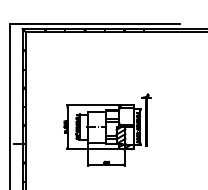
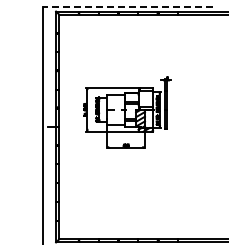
line: (93, 23) -> (127, 6), solid -> dashed
part: (107, 129) -> (127, 112), moved

